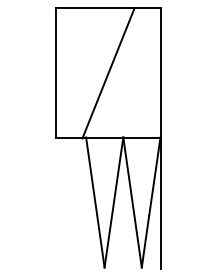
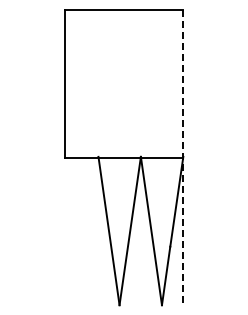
line: (108, 73) -> (123, 83), removed
line: (160, 138) -> (183, 158), solid -> dashed

